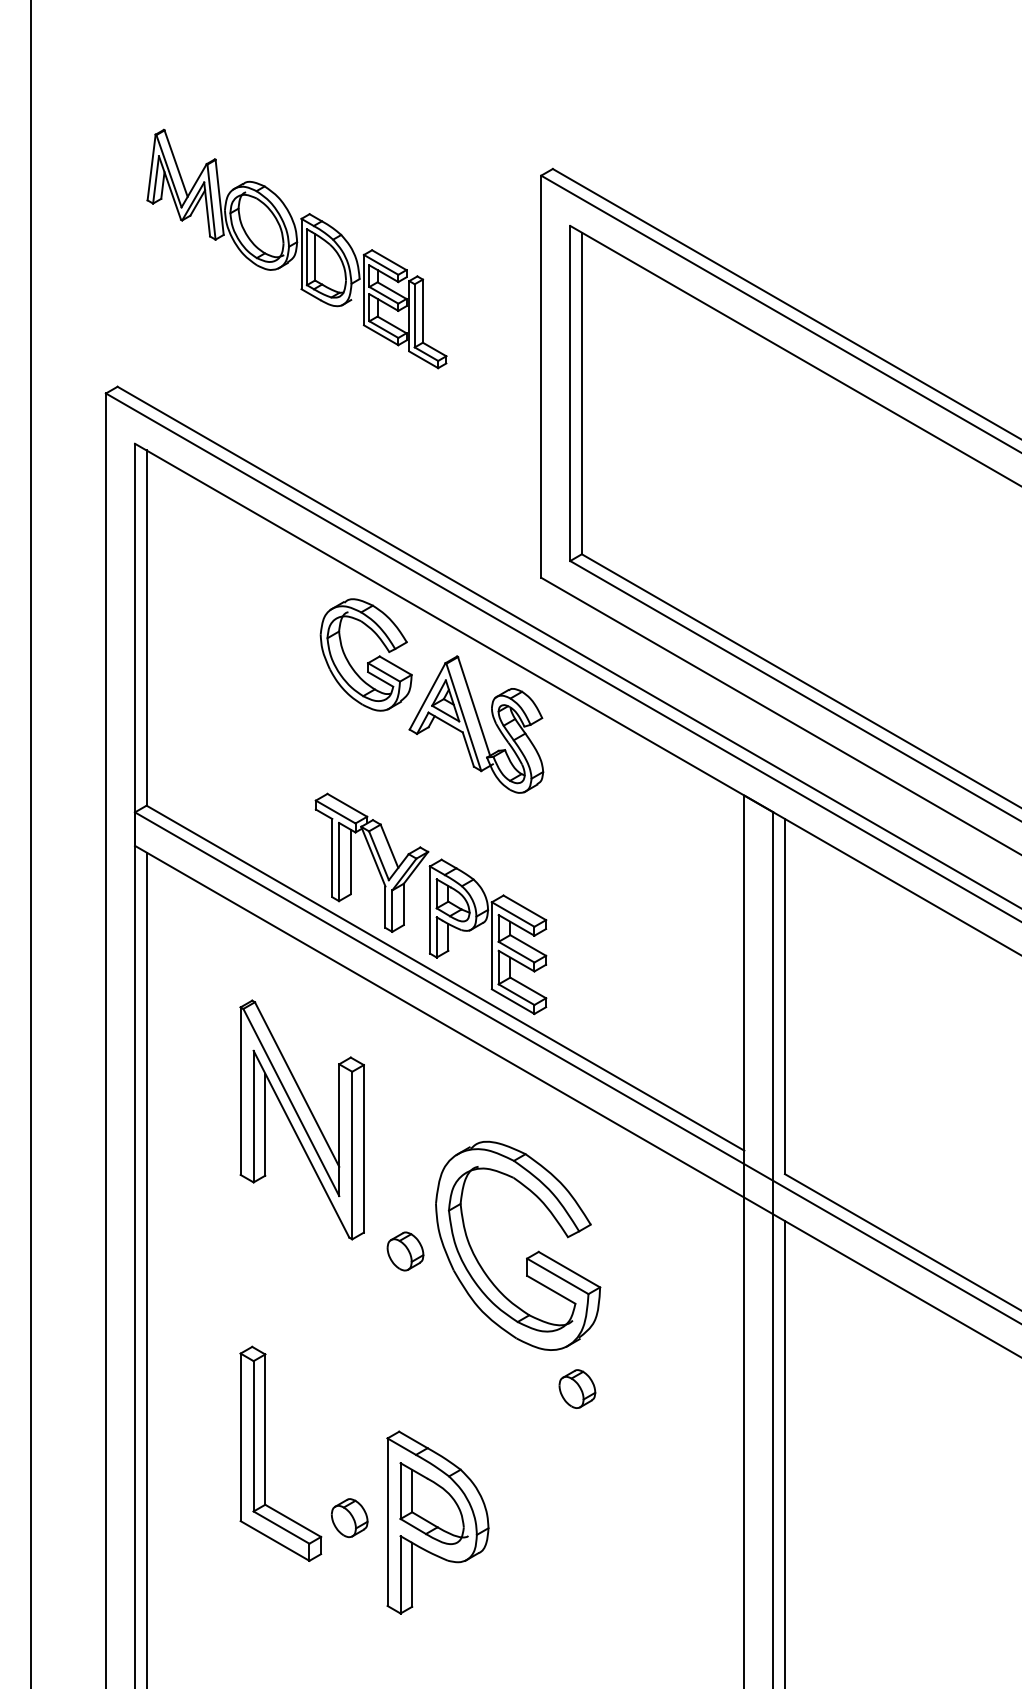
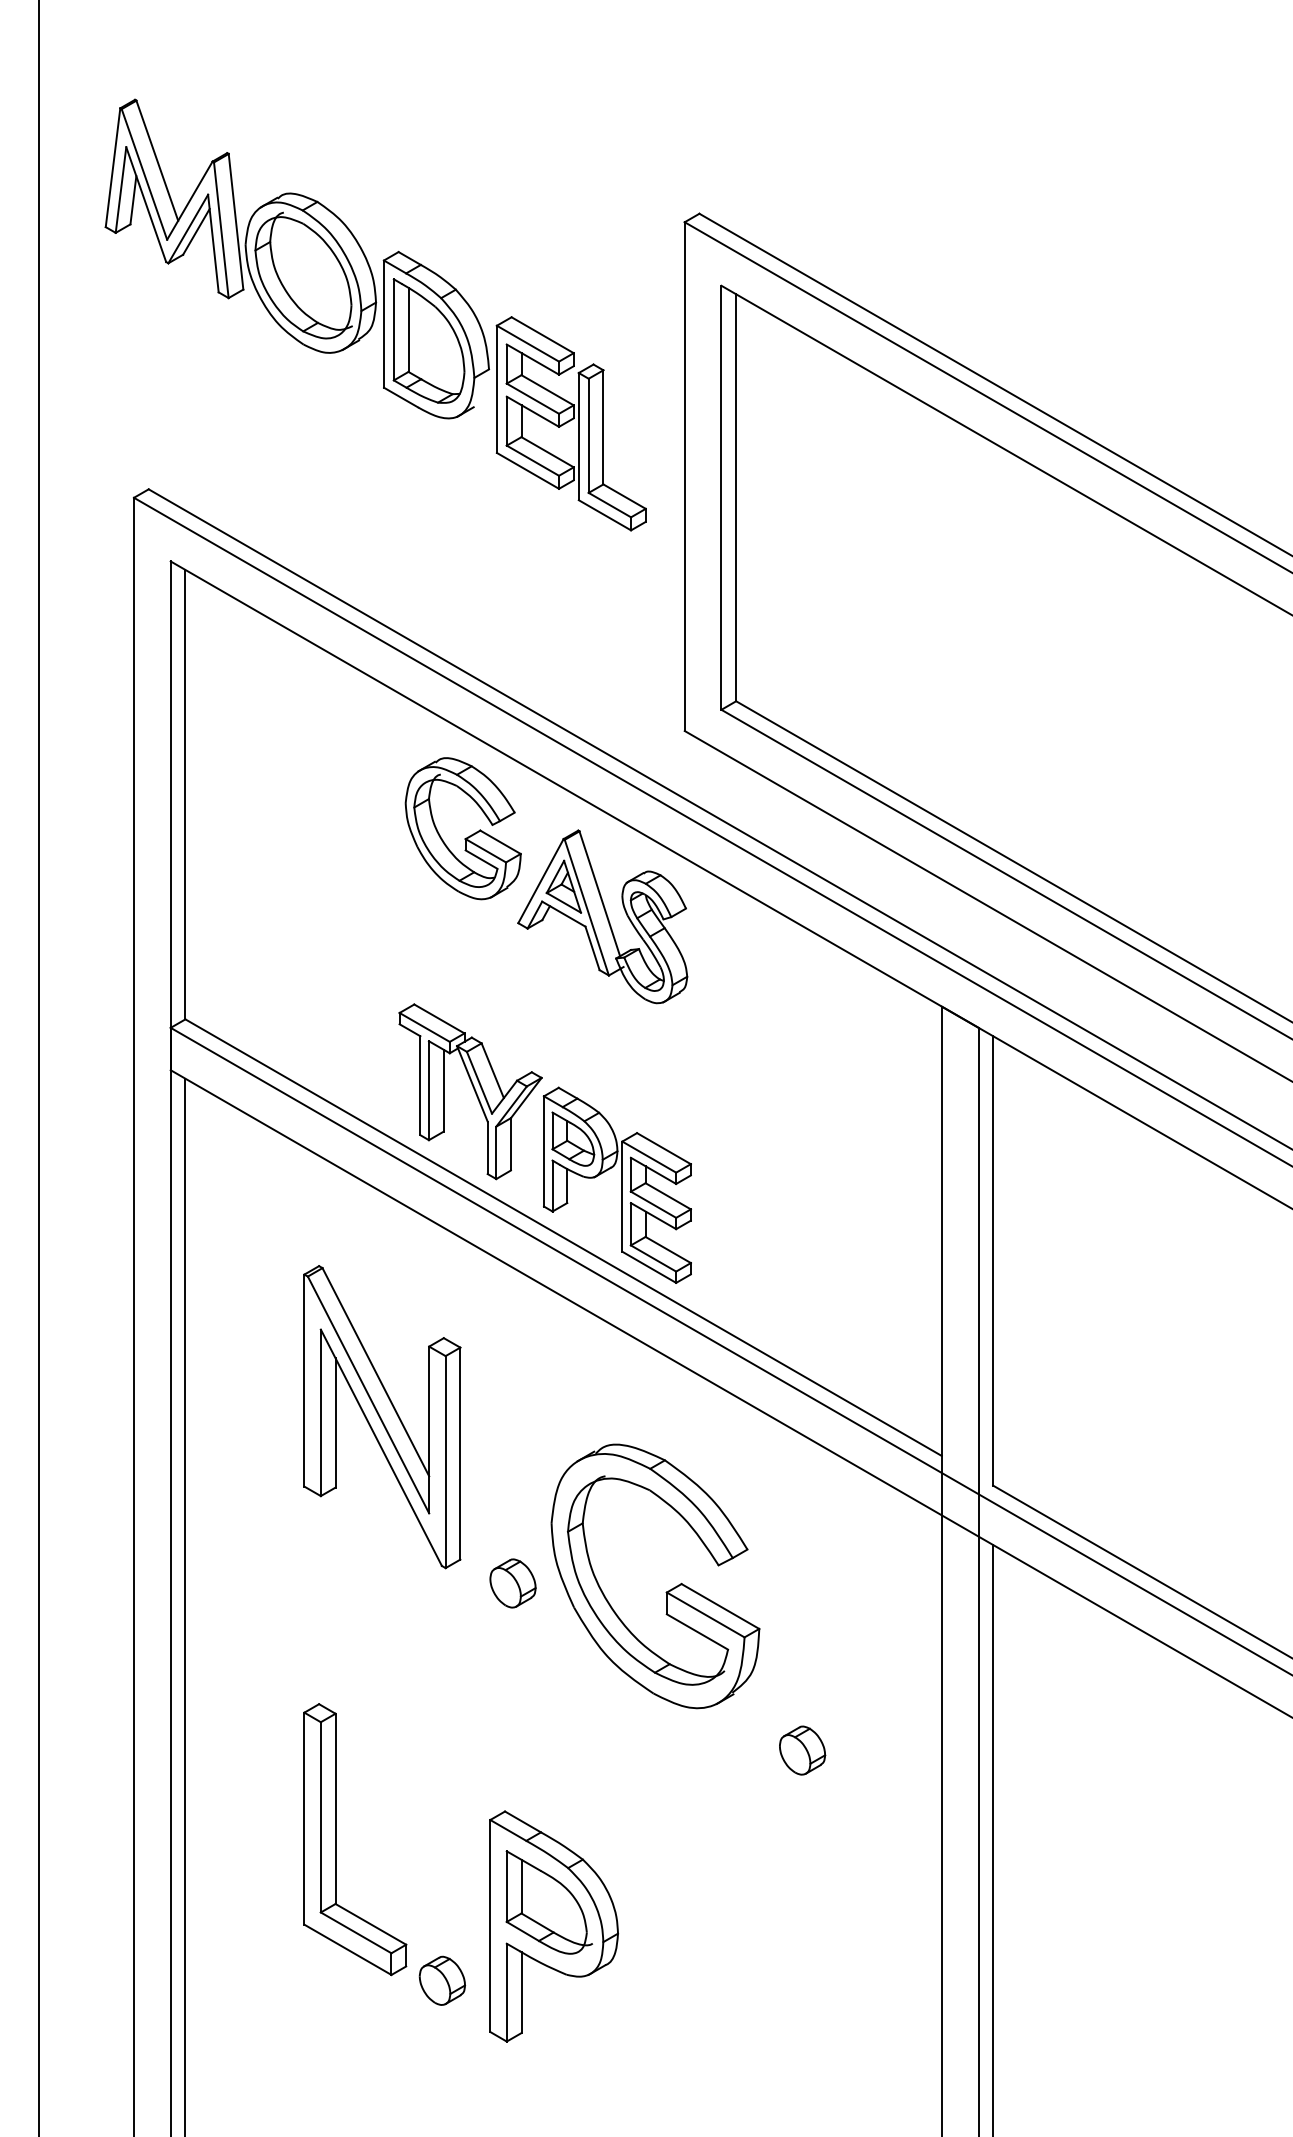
part: (296, 248) -> (375, 314), size x1.43
part: (577, 1389) -> (802, 1750), moved
part: (349, 1517) -> (442, 1980), moved

